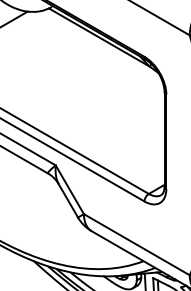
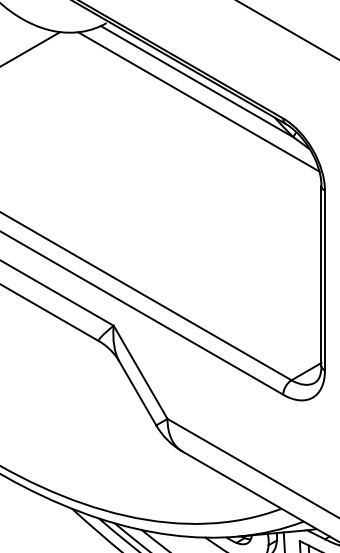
line: (100, 47) -> (199, 100), added

